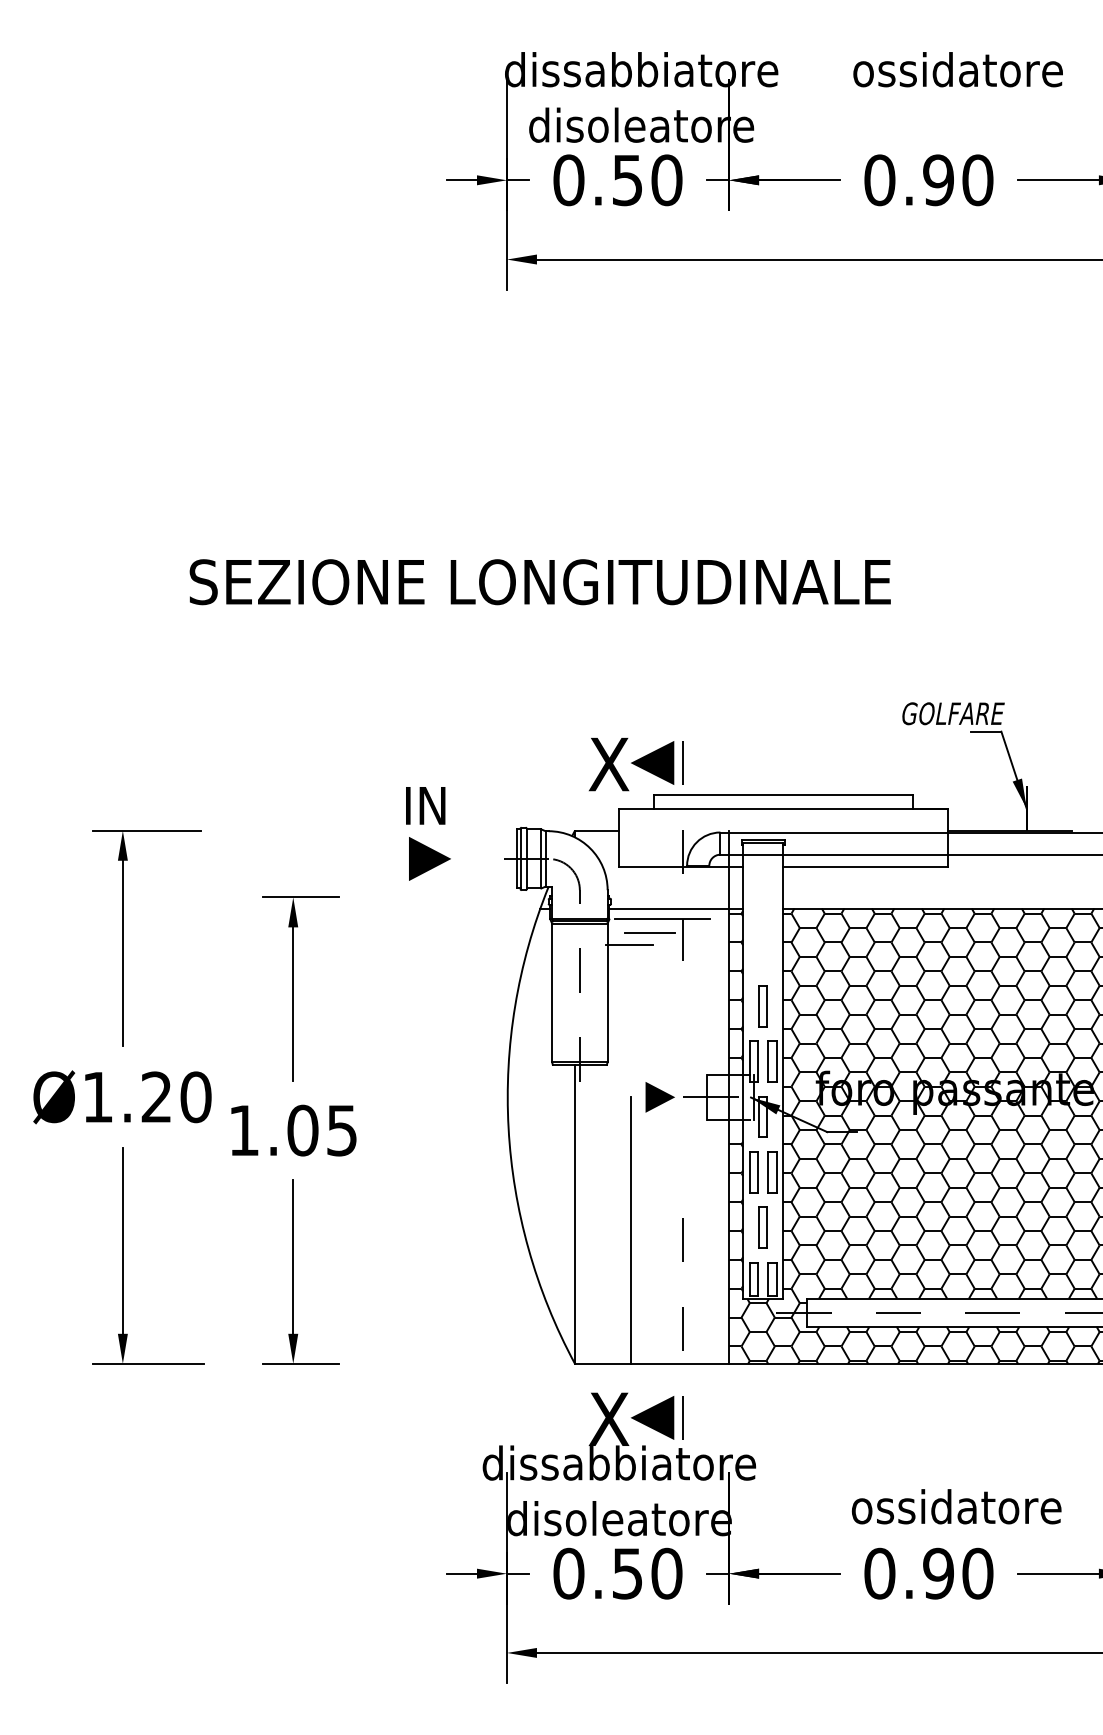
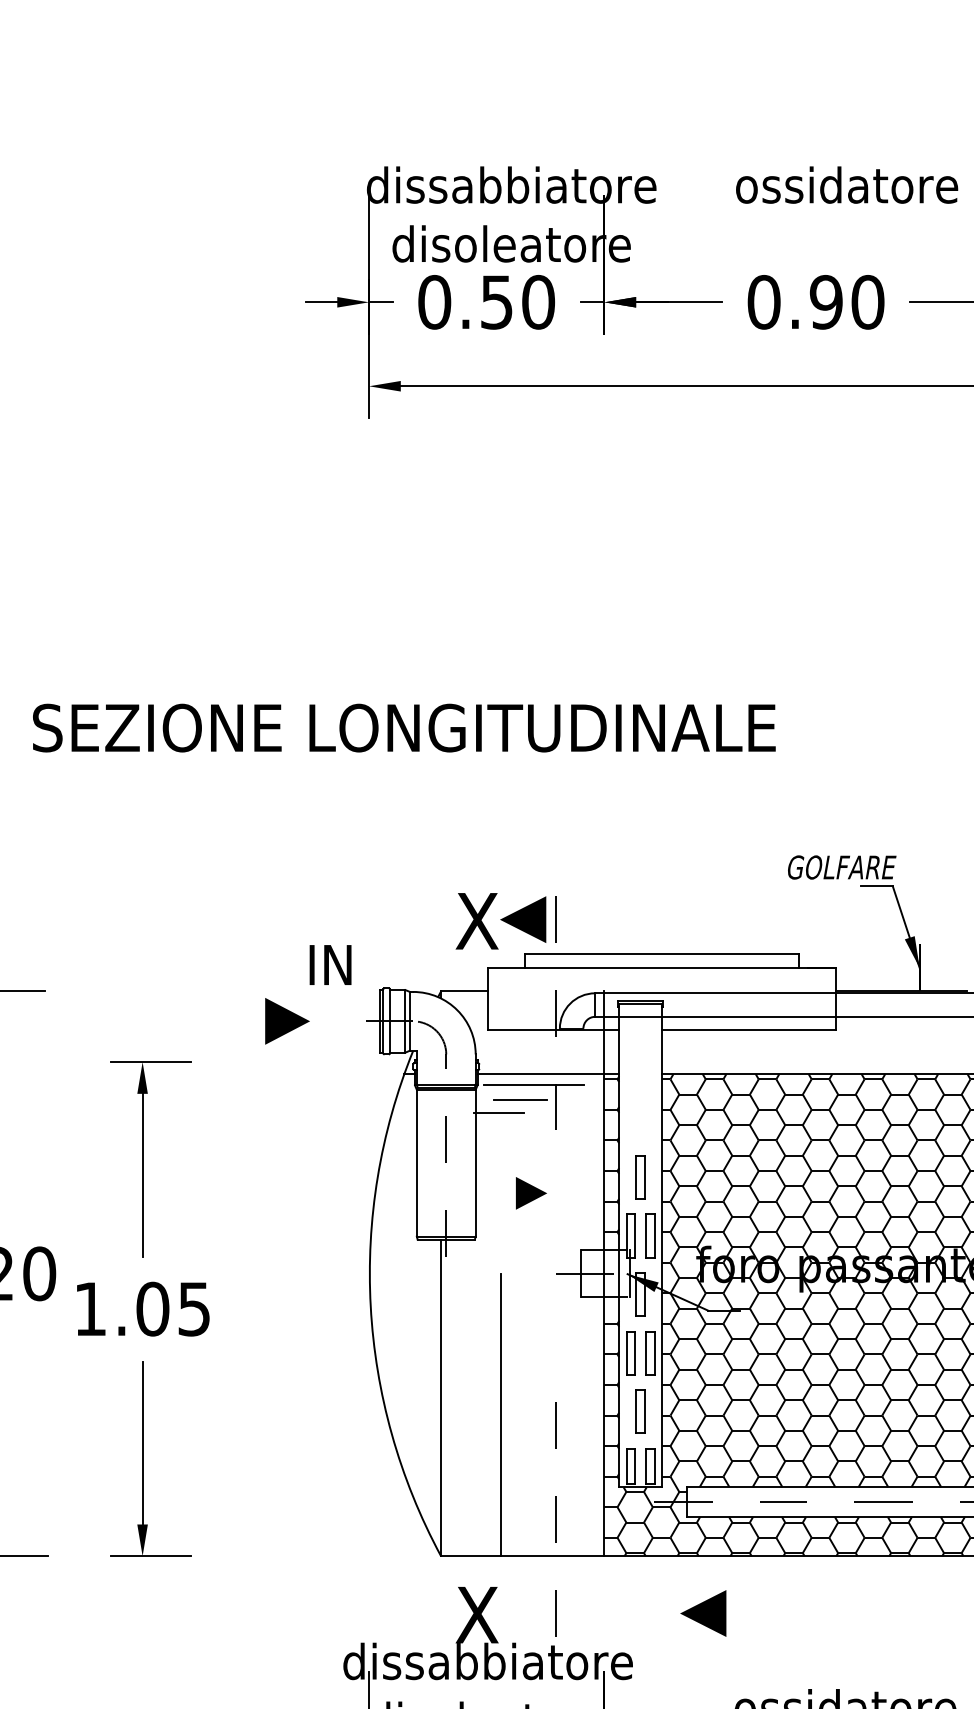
text: (425, 805) -> (330, 964), moved
line: (659, 1097) -> (530, 1193), moved
line: (652, 1417) -> (703, 1613), moved

